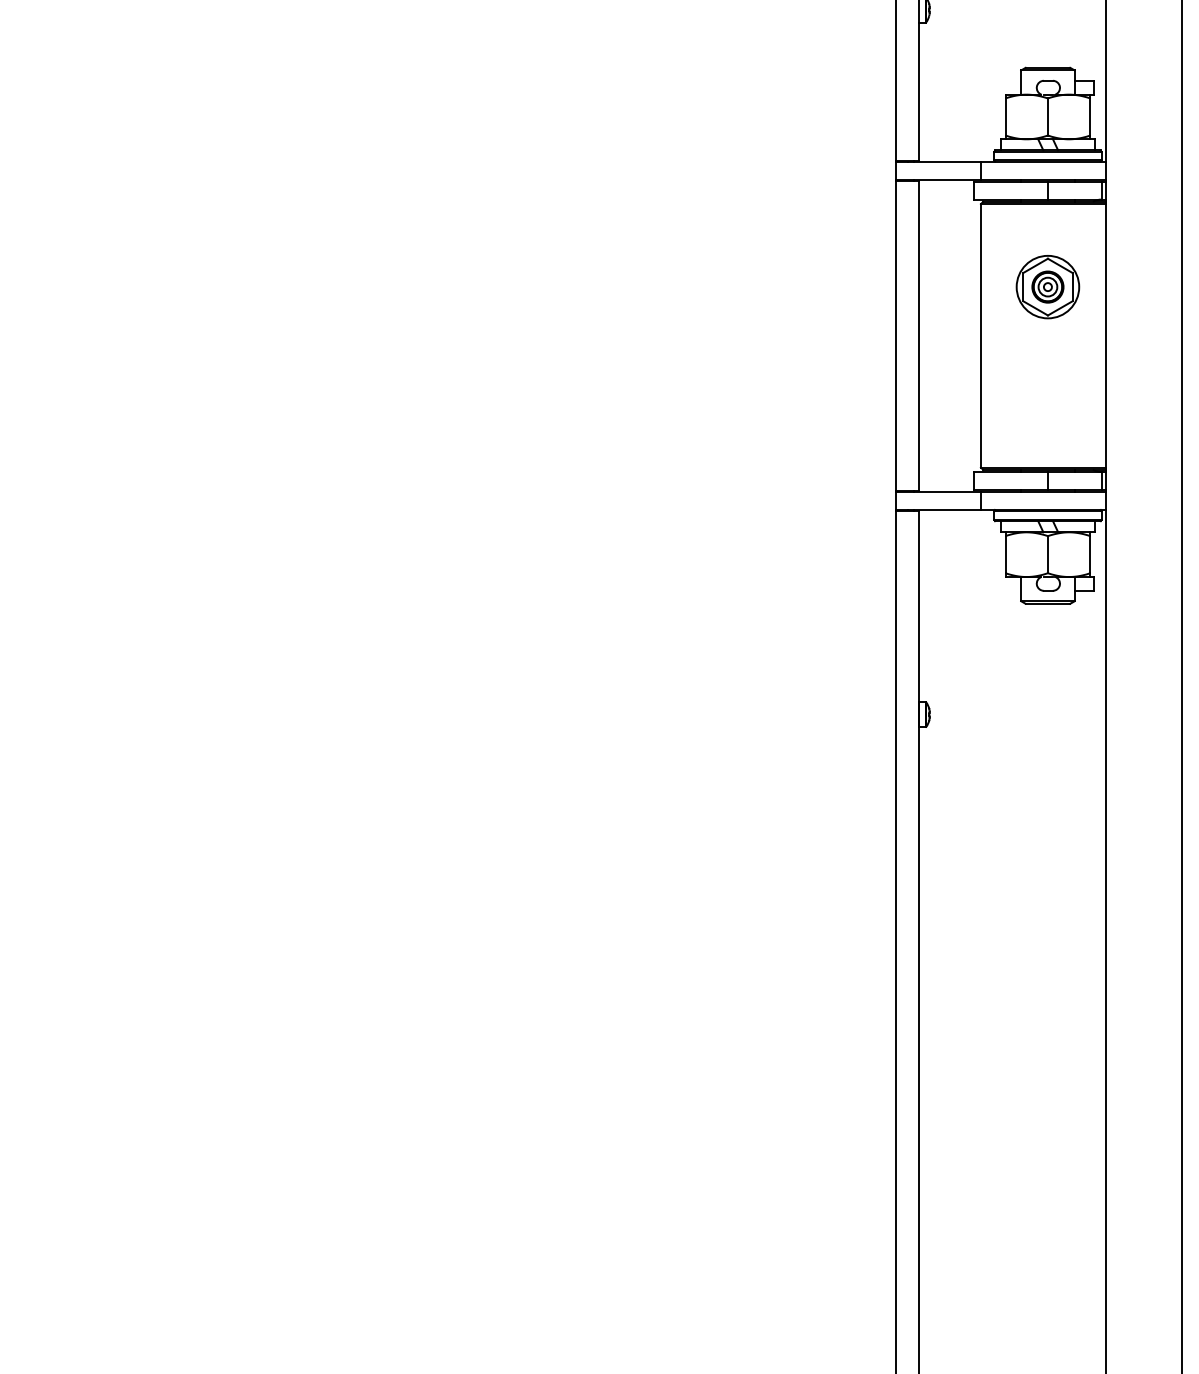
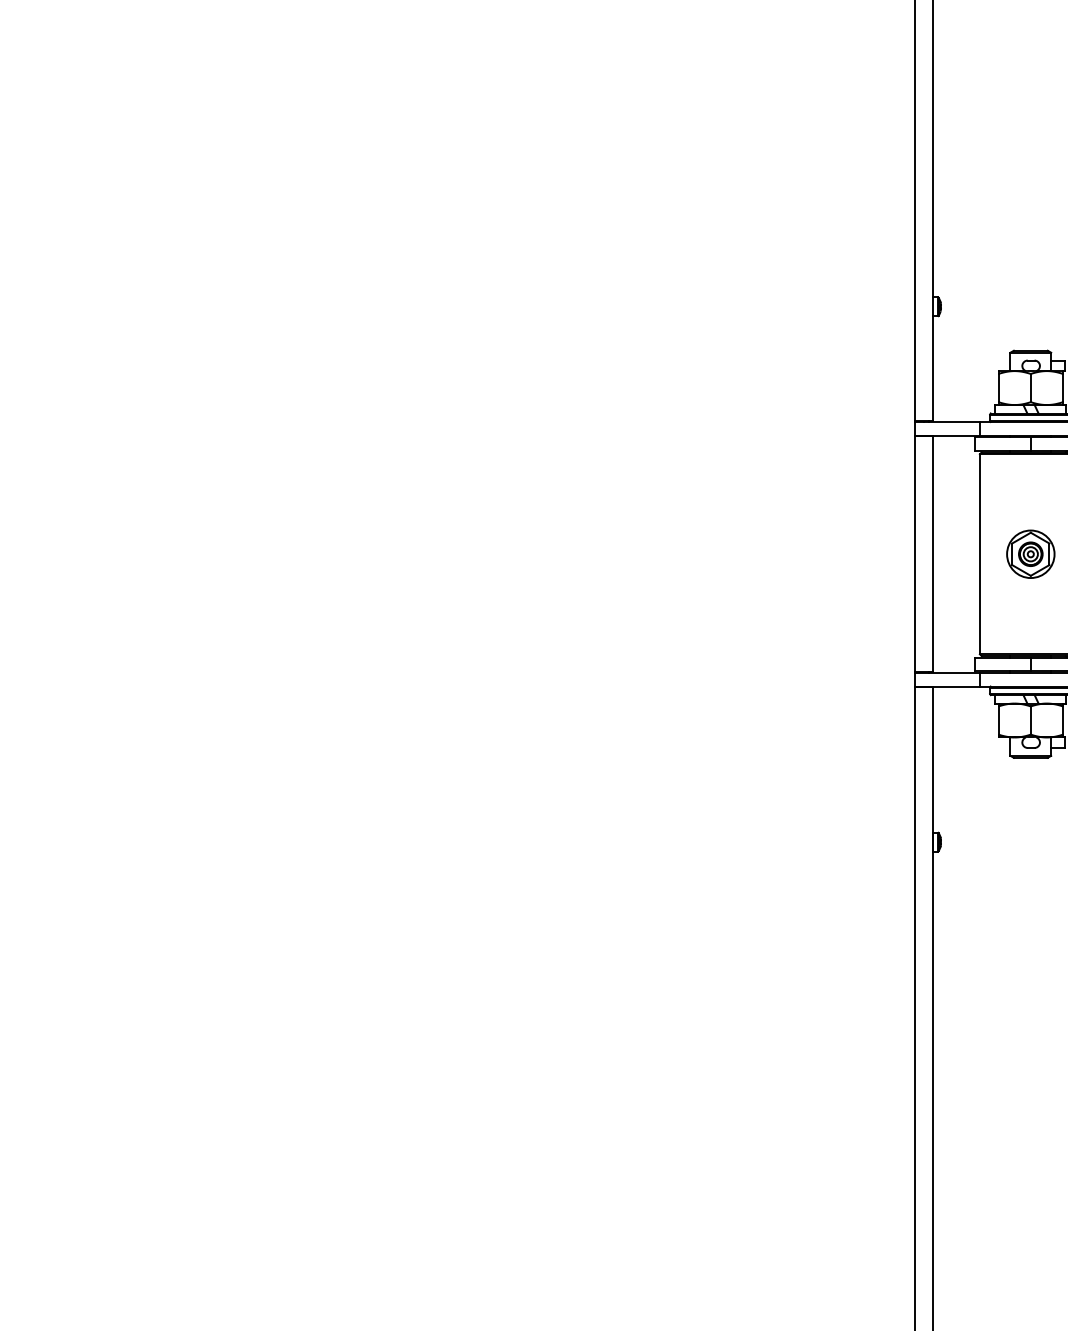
part: (1047, 286) -> (1030, 553), moved

